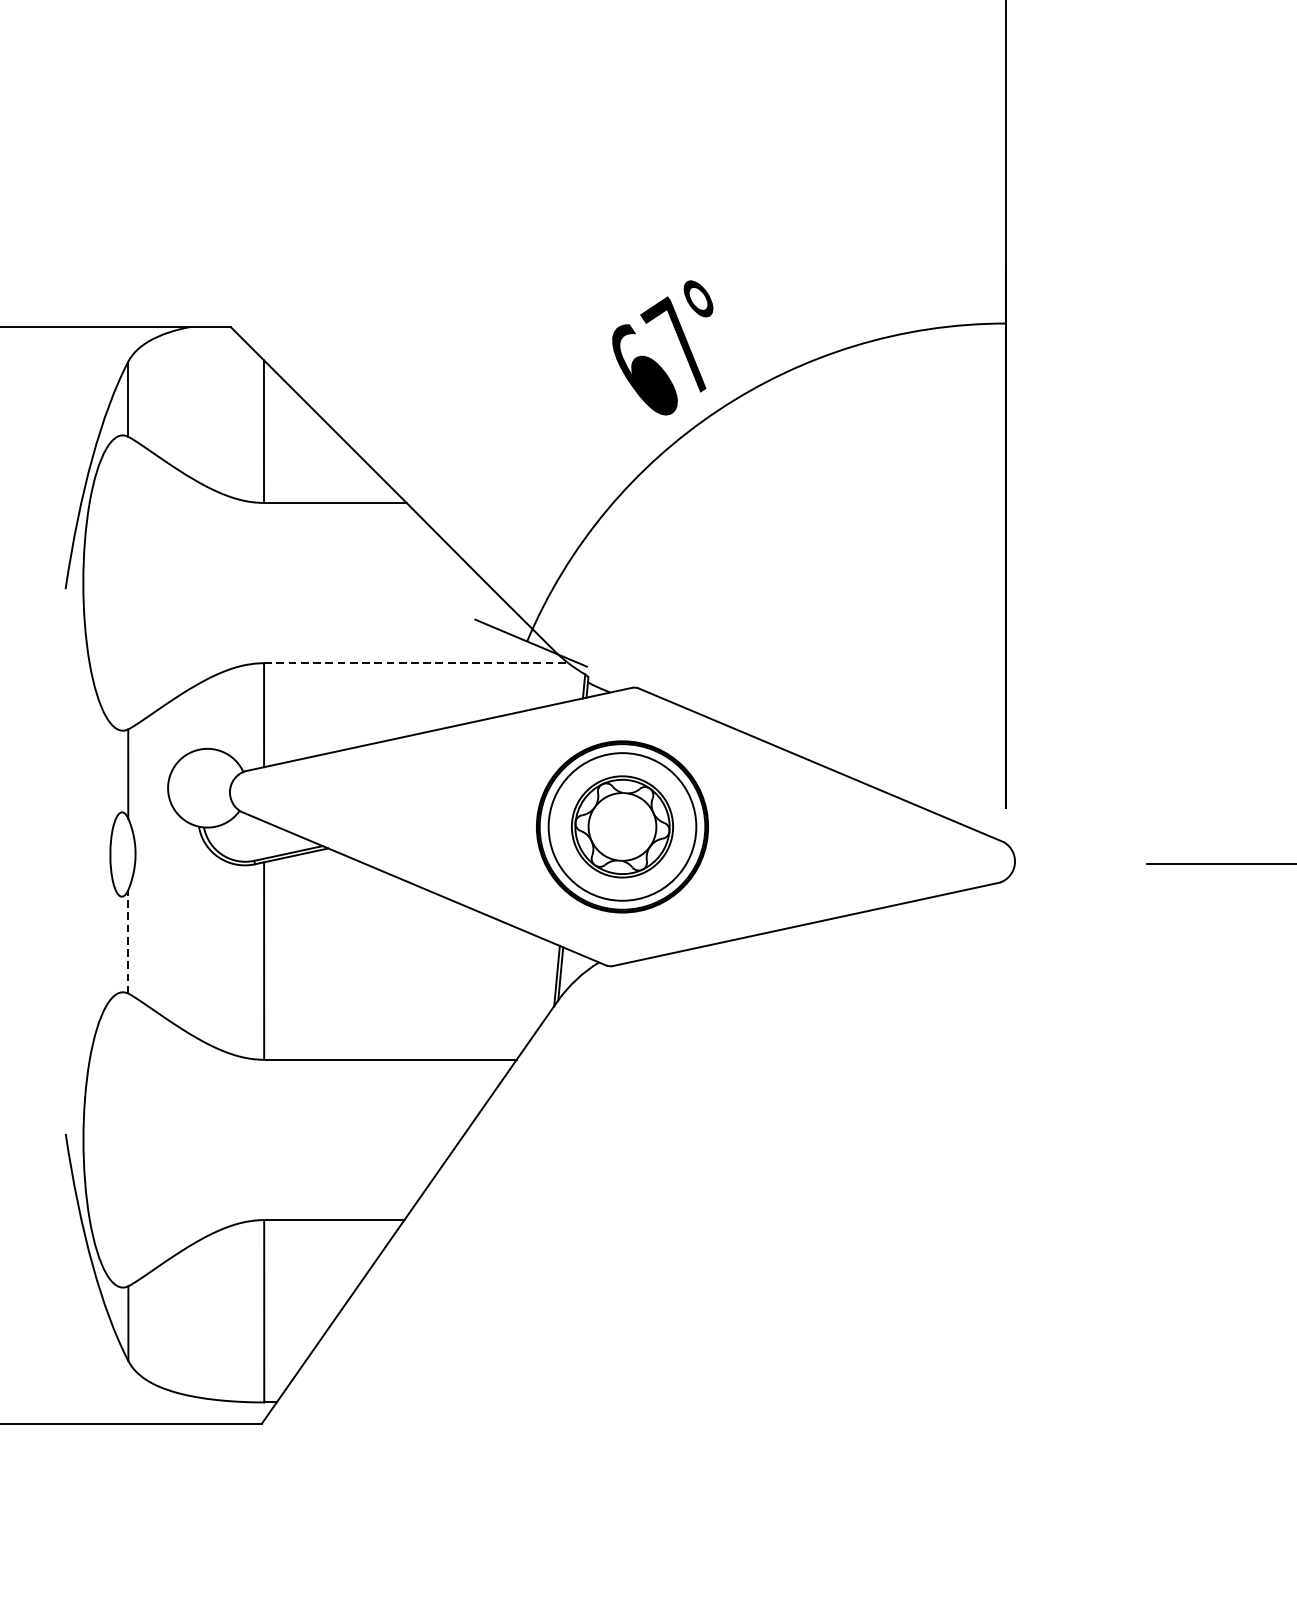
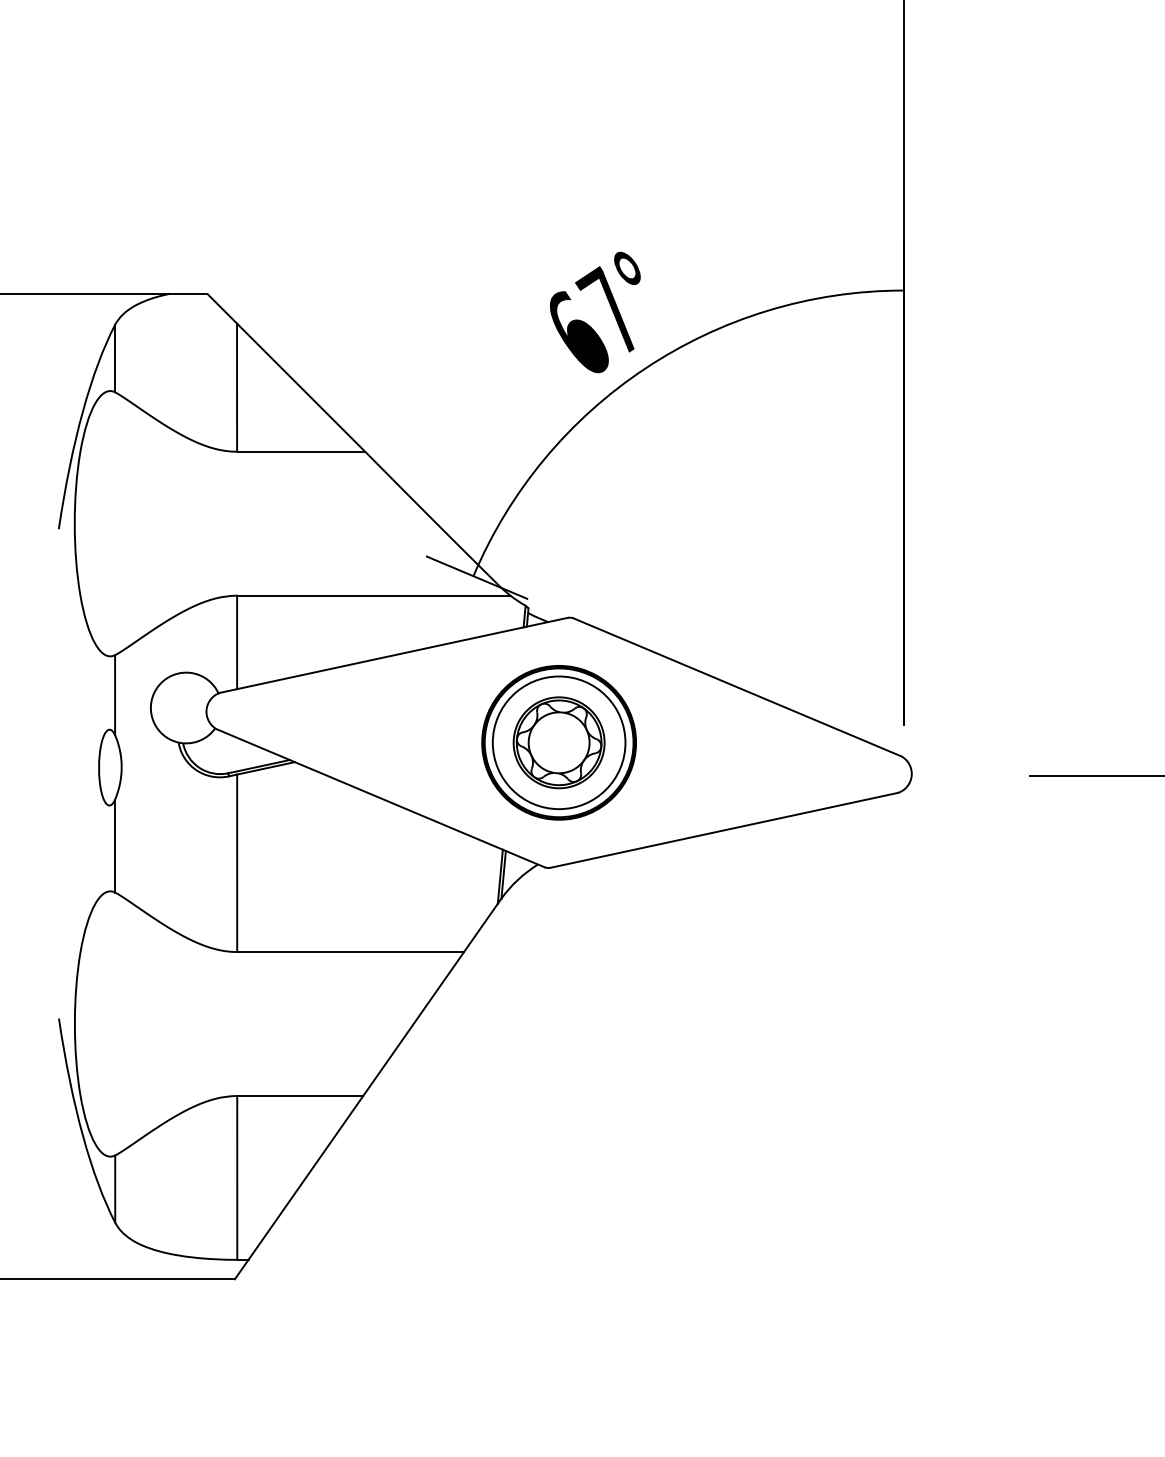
line: (415, 662) -> (373, 595), dashed -> solid
line: (128, 942) -> (115, 846), dashed -> solid

